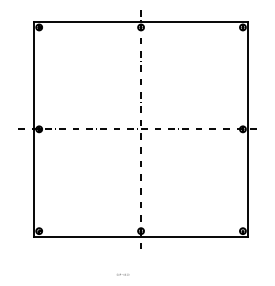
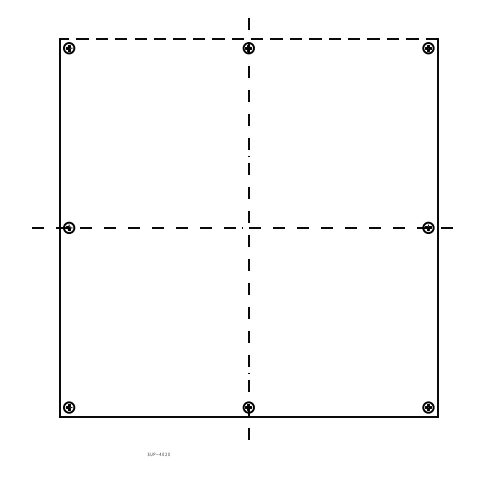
line: (140, 22) -> (247, 39), solid -> dashed
text: (123, 274) -> (159, 453), moved

